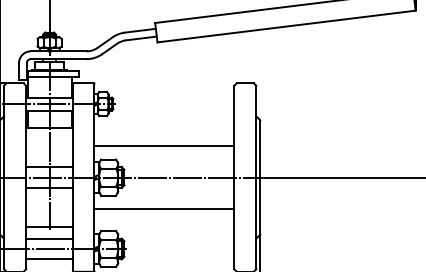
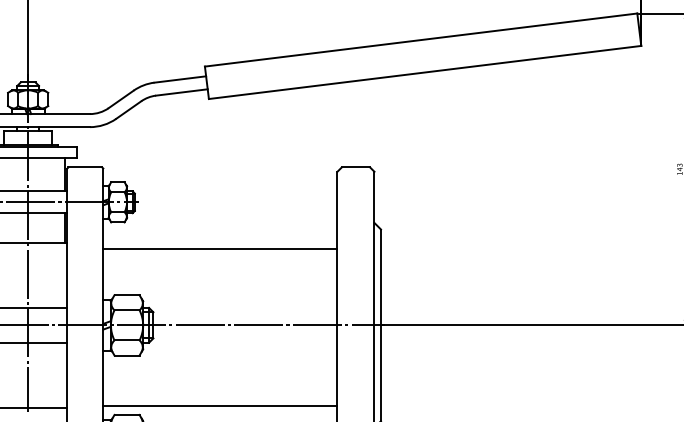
line: (164, 145) -> (220, 248), moved
line: (164, 209) -> (220, 405), moved

